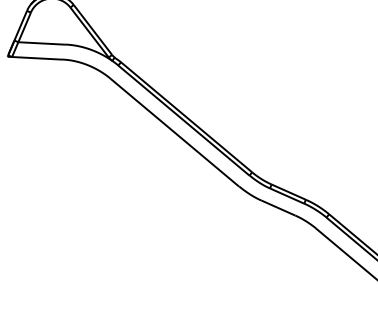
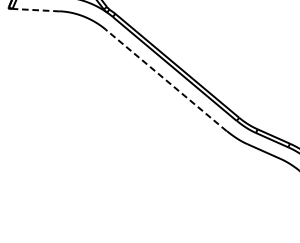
line: (36, 58) -> (35, 10), solid -> dashed
line: (174, 132) -> (165, 80), solid -> dashed

